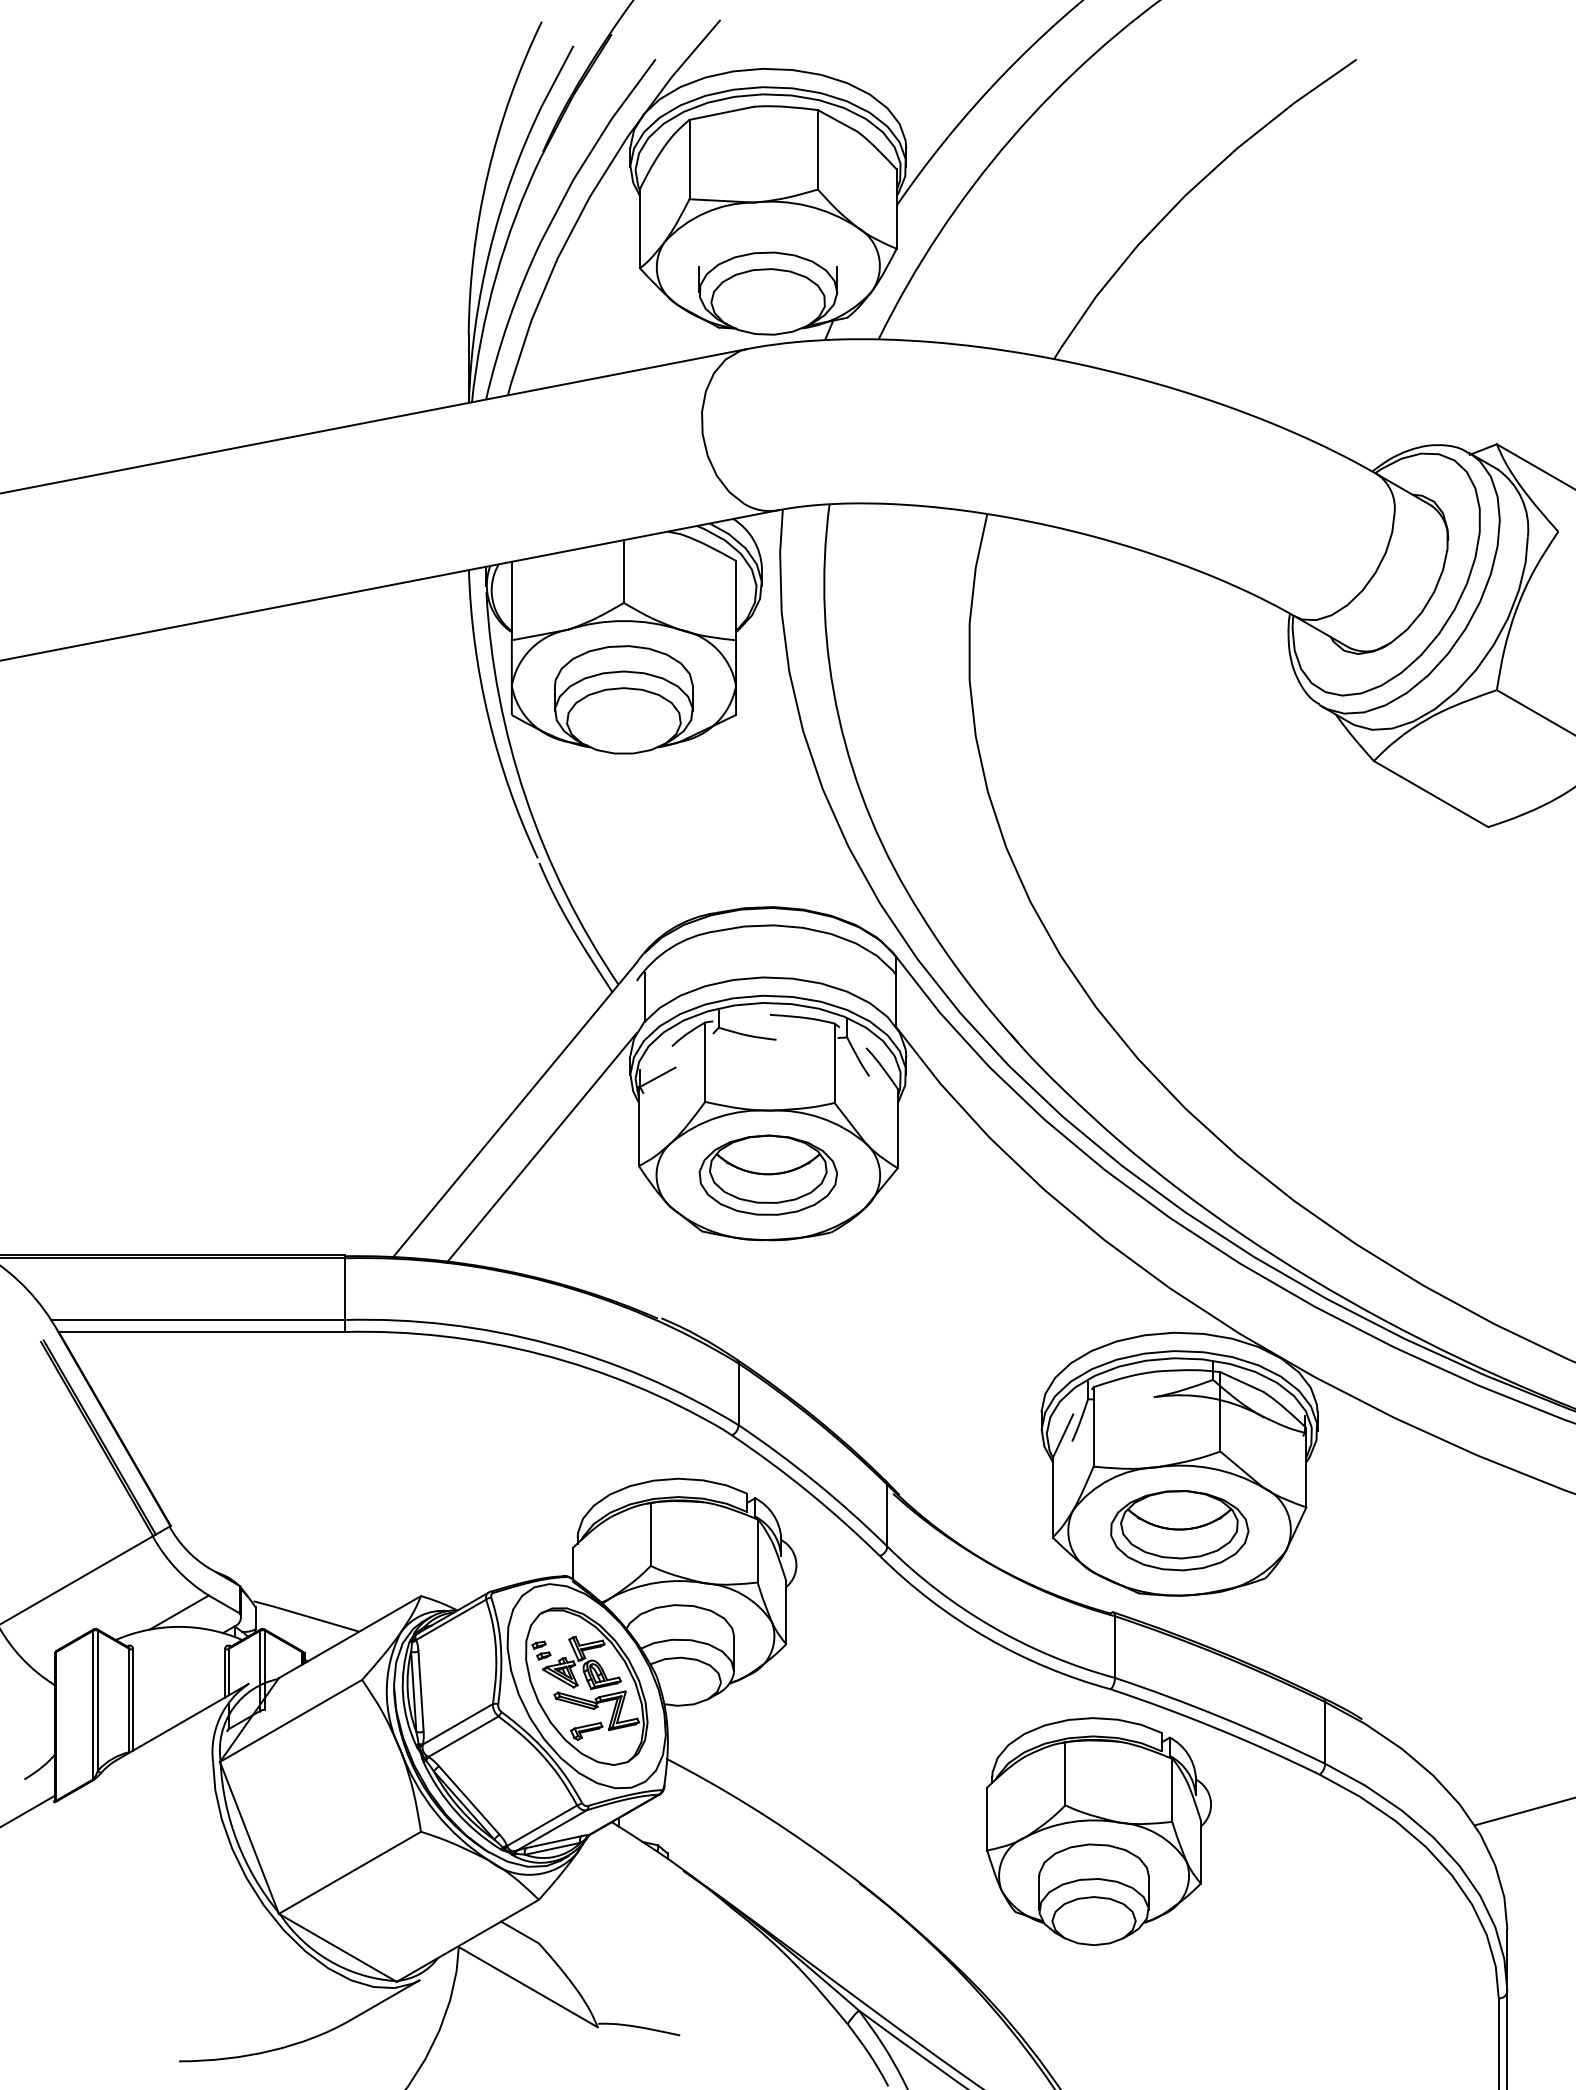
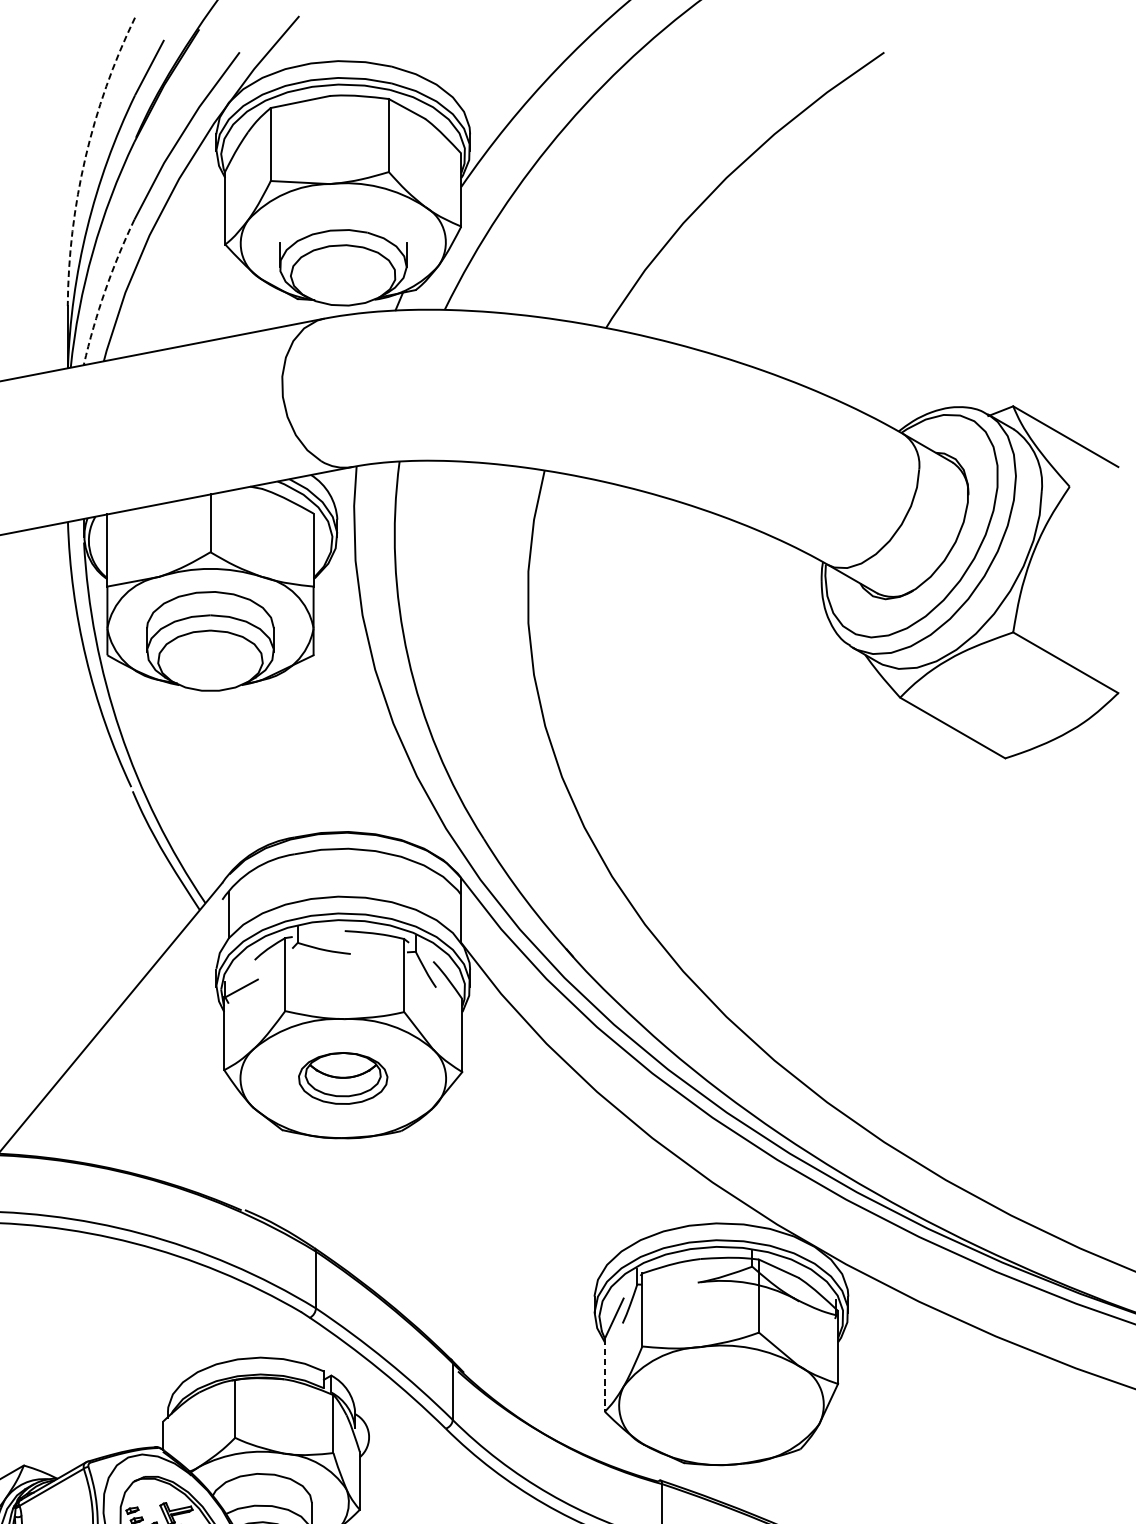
arc: (487, 174) -> (85, 158), solid -> dashed
arc: (509, 318) -> (105, 290), solid -> dashed
line: (541, 1147) -> (134, 1053), removed
part: (767, 1174) -> (342, 1077), size x0.7
line: (1052, 1497) -> (604, 1374), solid -> dashed
part: (1179, 1530) -> (721, 1405), removed

